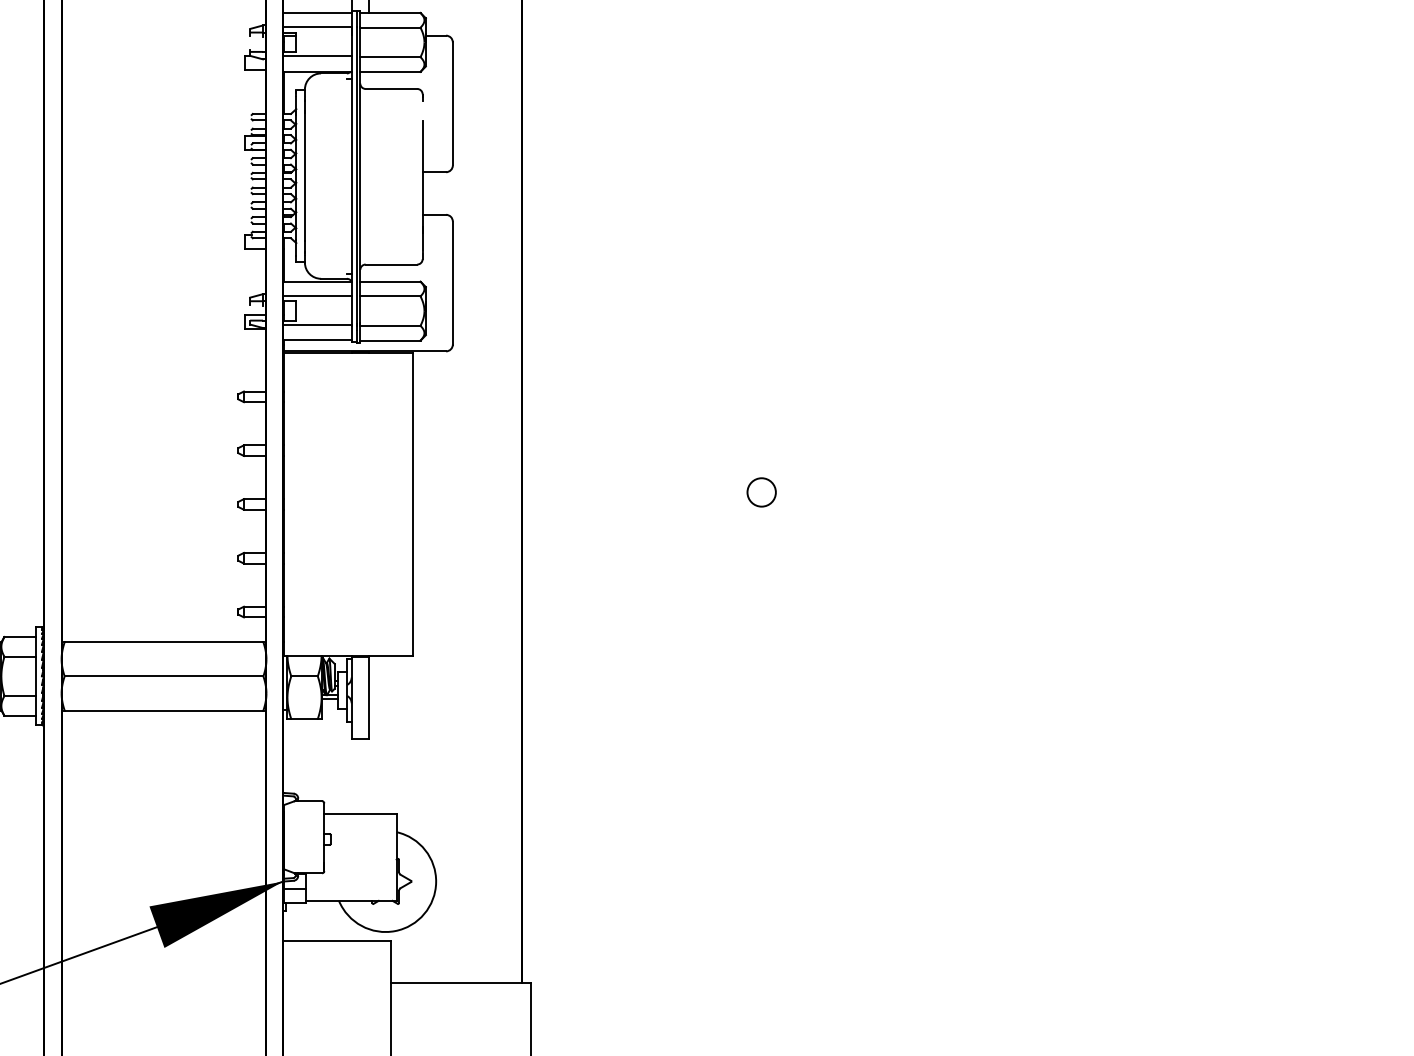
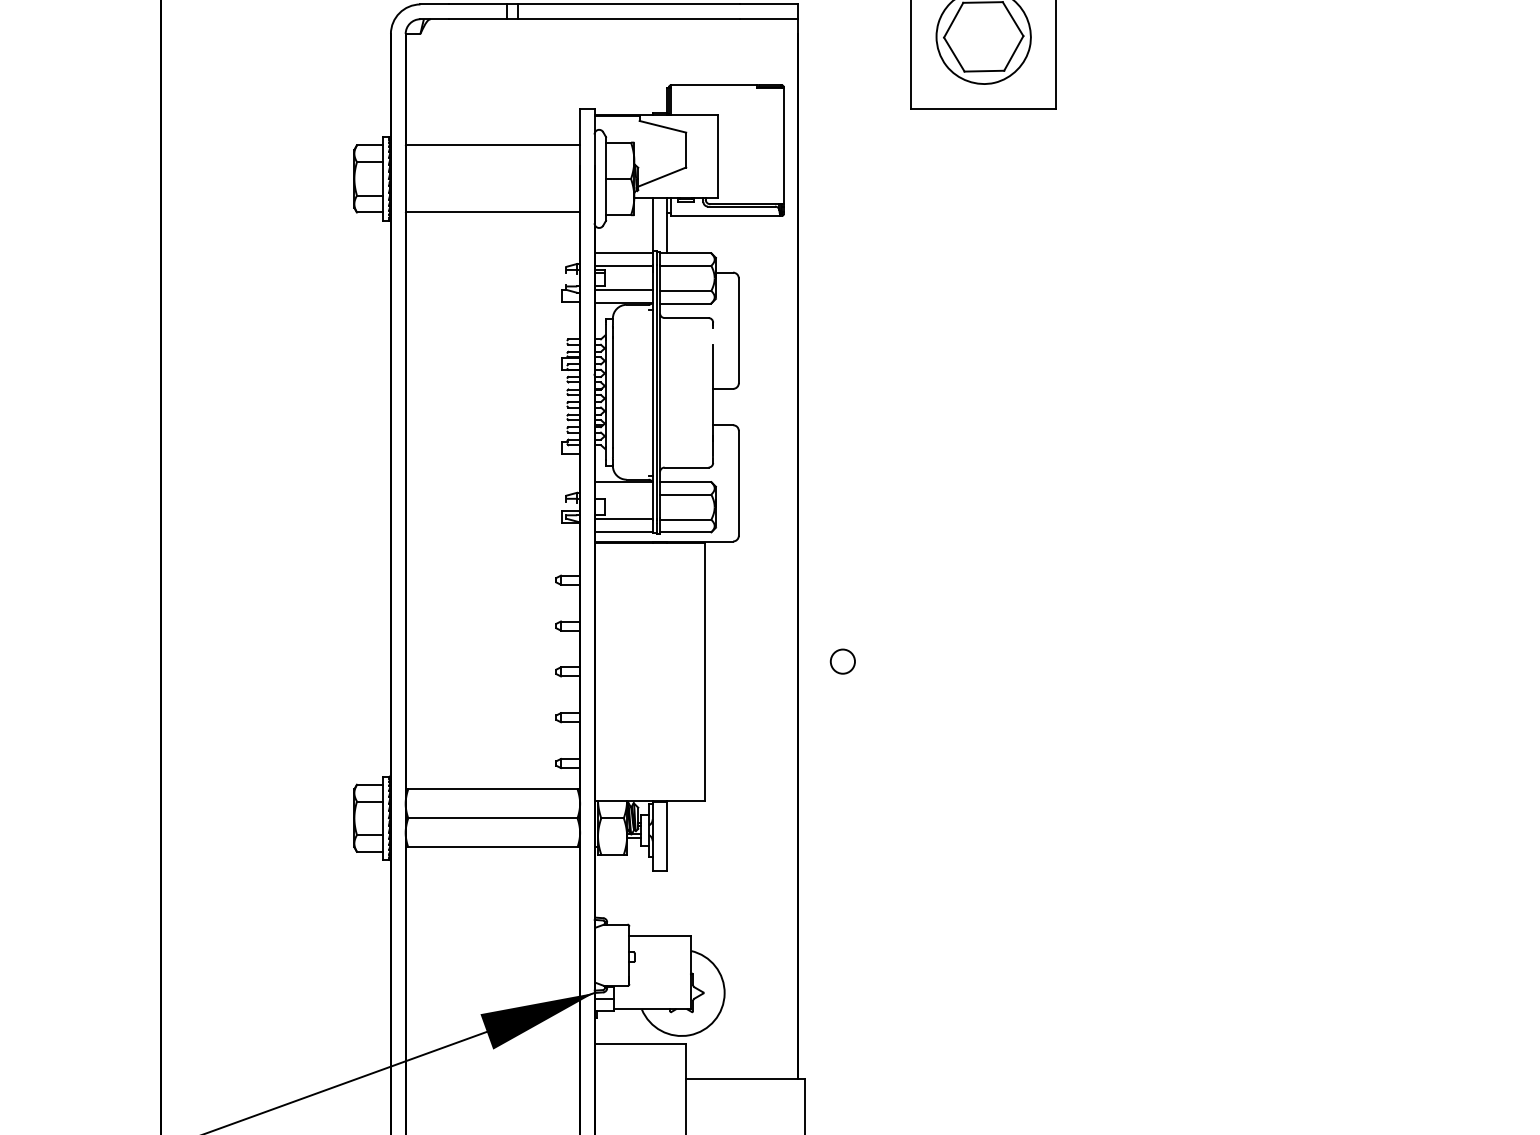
line: (317, 296) -> (623, 494), removed
circle: (761, 492) -> (842, 661), moved

